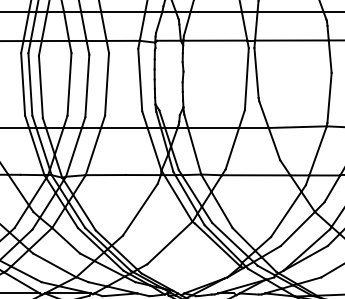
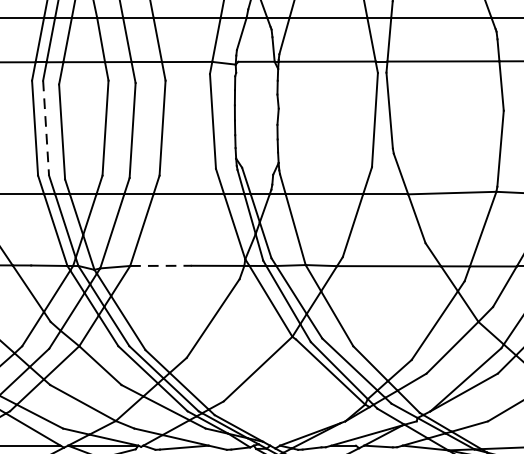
line: (30, 84) -> (46, 128), solid -> dashed
line: (106, 175) -> (161, 266), solid -> dashed

